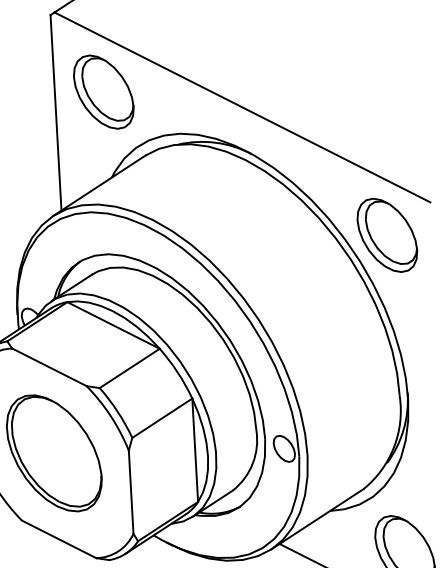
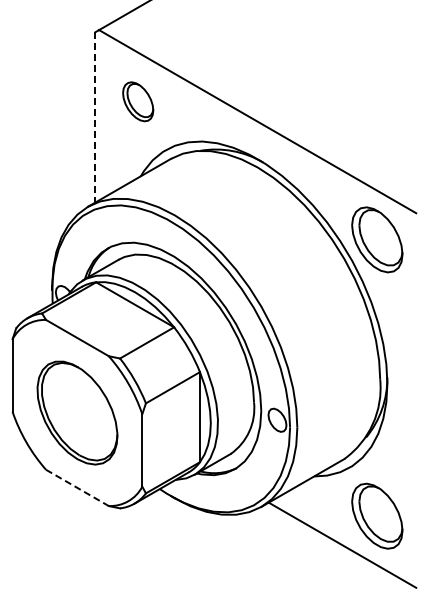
part: (104, 91) -> (138, 101), size x0.6
line: (56, 113) -> (95, 117), solid -> dashed
line: (59, 540) -> (77, 488), solid -> dashed

